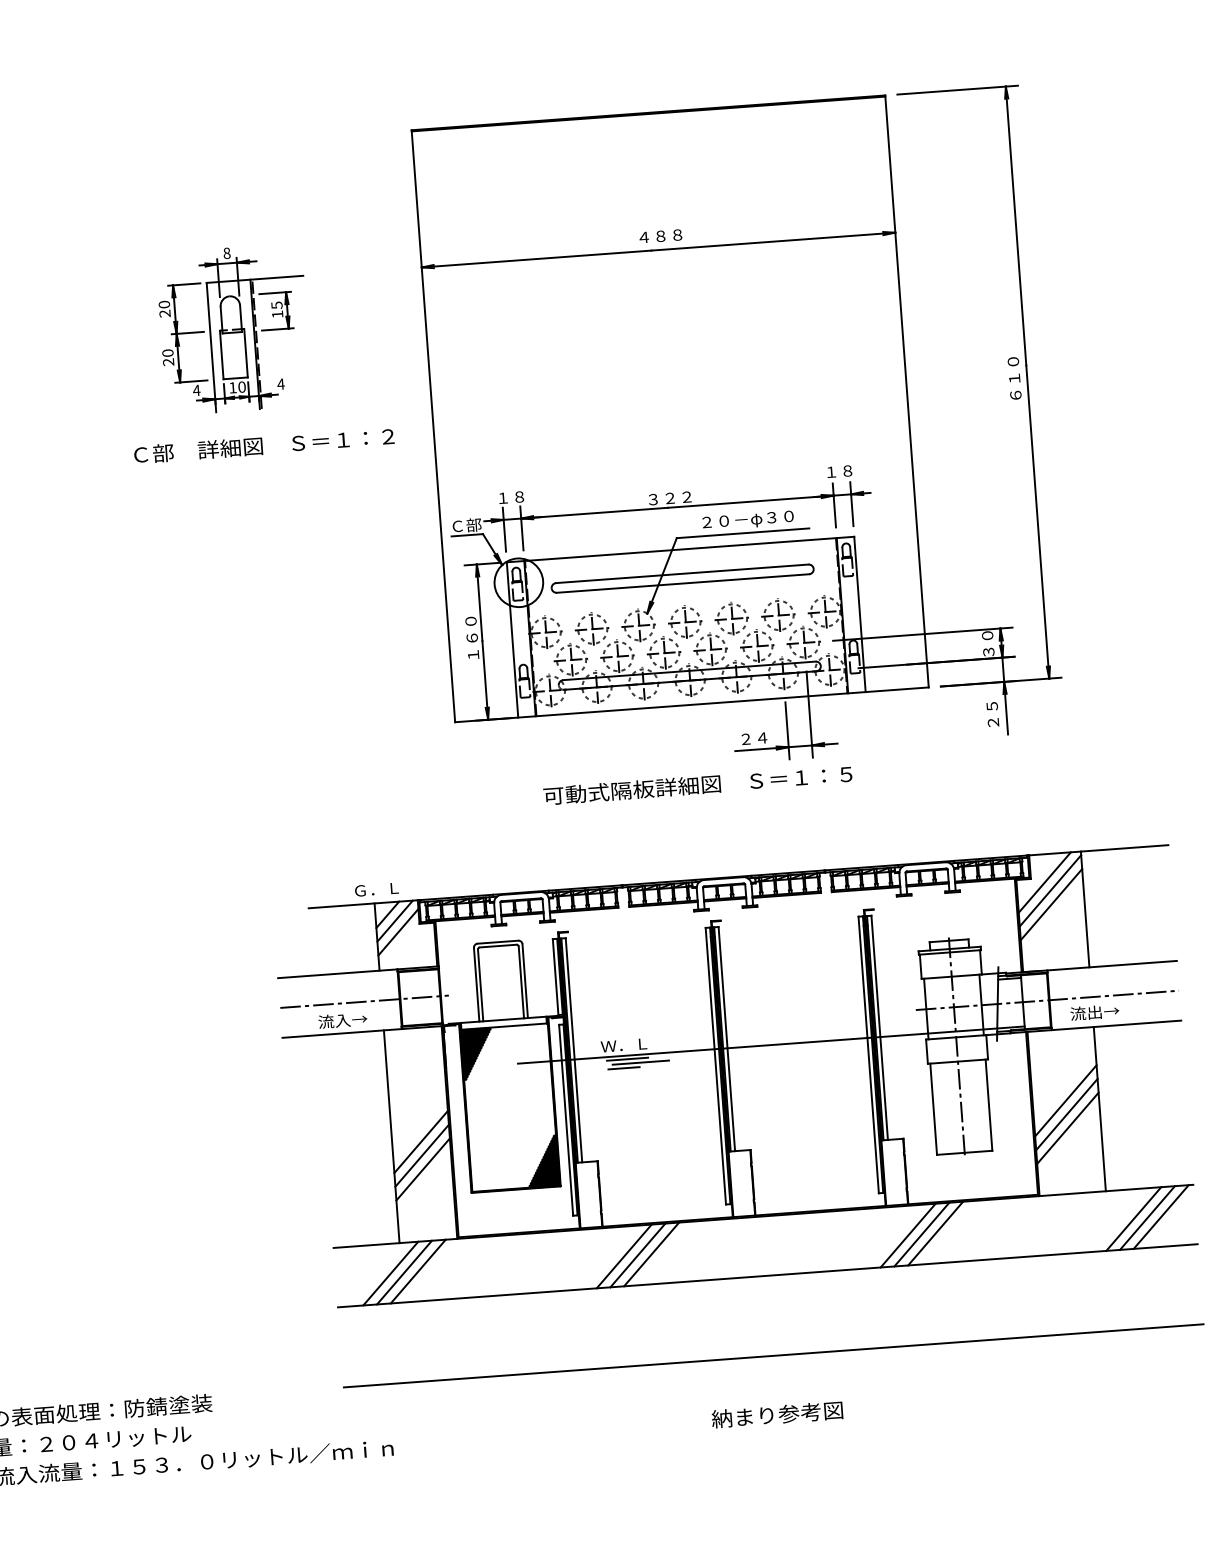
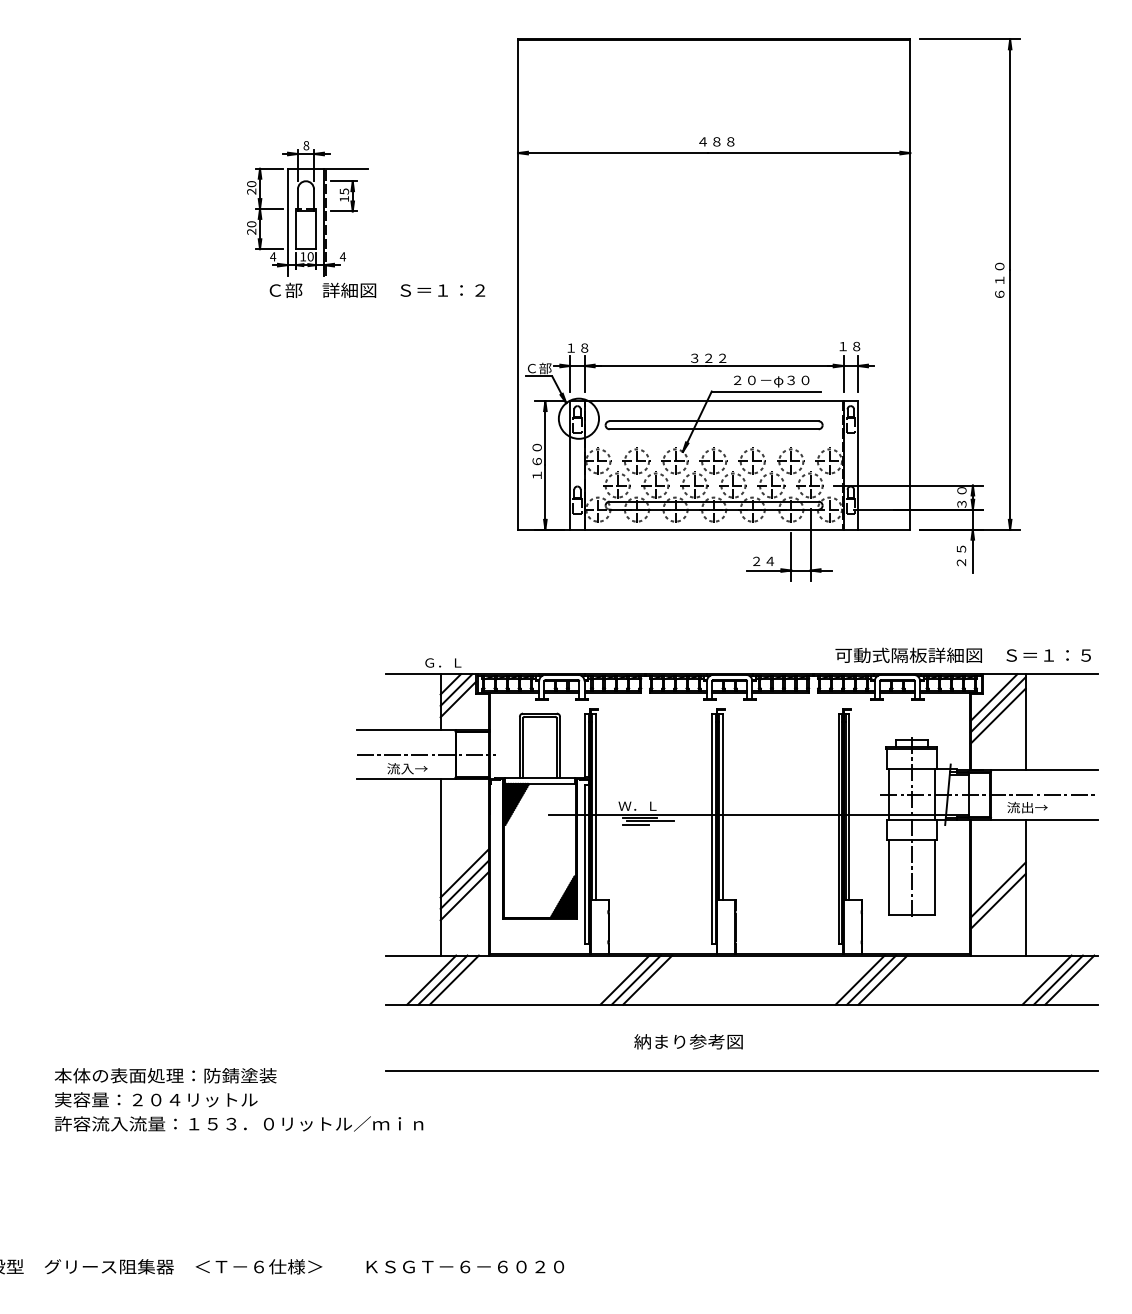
part: (233, 329) -> (307, 208), moved
text: (696, 784) -> (962, 654), moved
line: (1064, 1100) -> (997, 878), removed
text: (777, 1414) -> (688, 1041), moved

